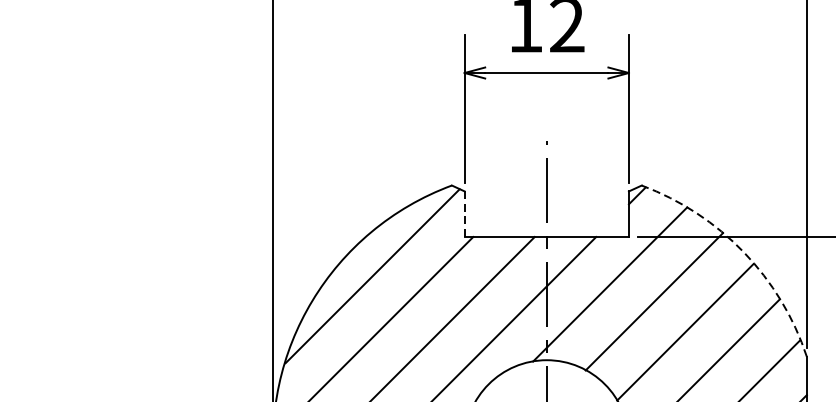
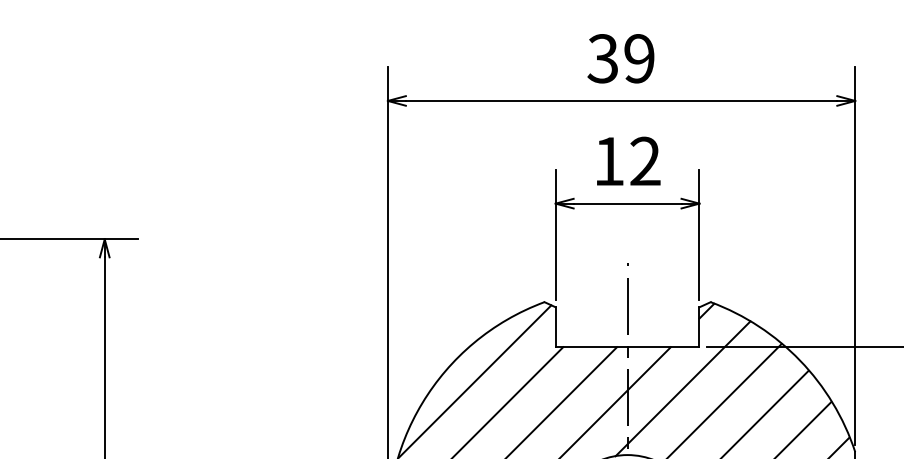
line: (464, 214) -> (555, 327), dashed -> solid
arc: (744, 252) -> (800, 360), dashed -> solid

